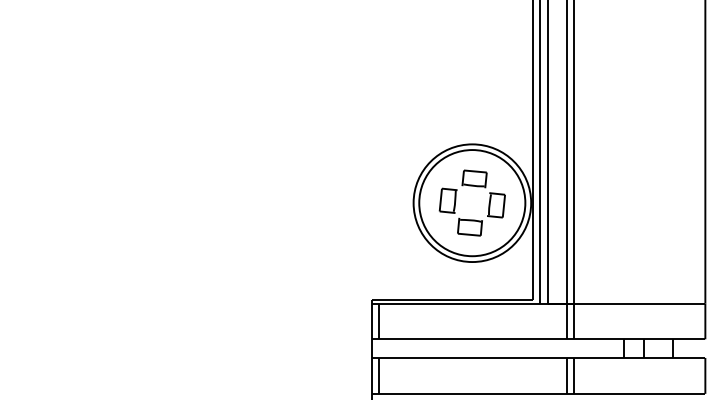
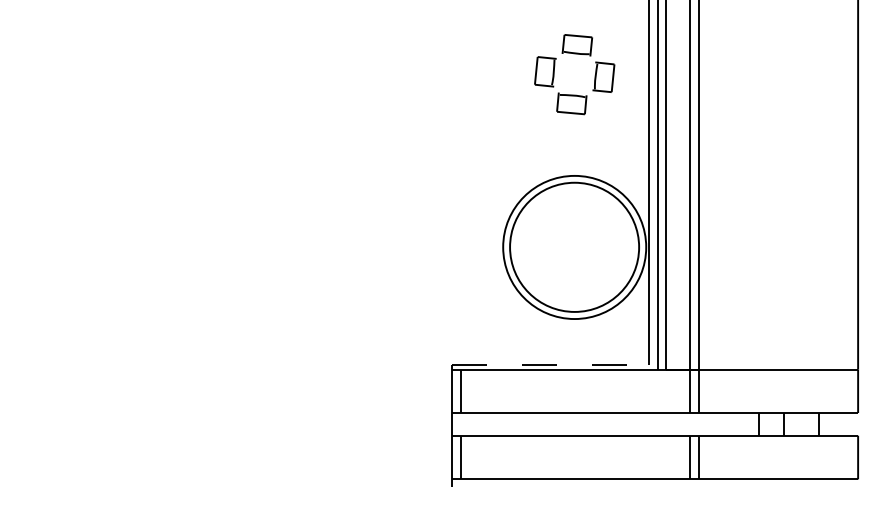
part: (456, 201) -> (555, 72), moved
line: (452, 299) -> (550, 364), solid -> dashed

